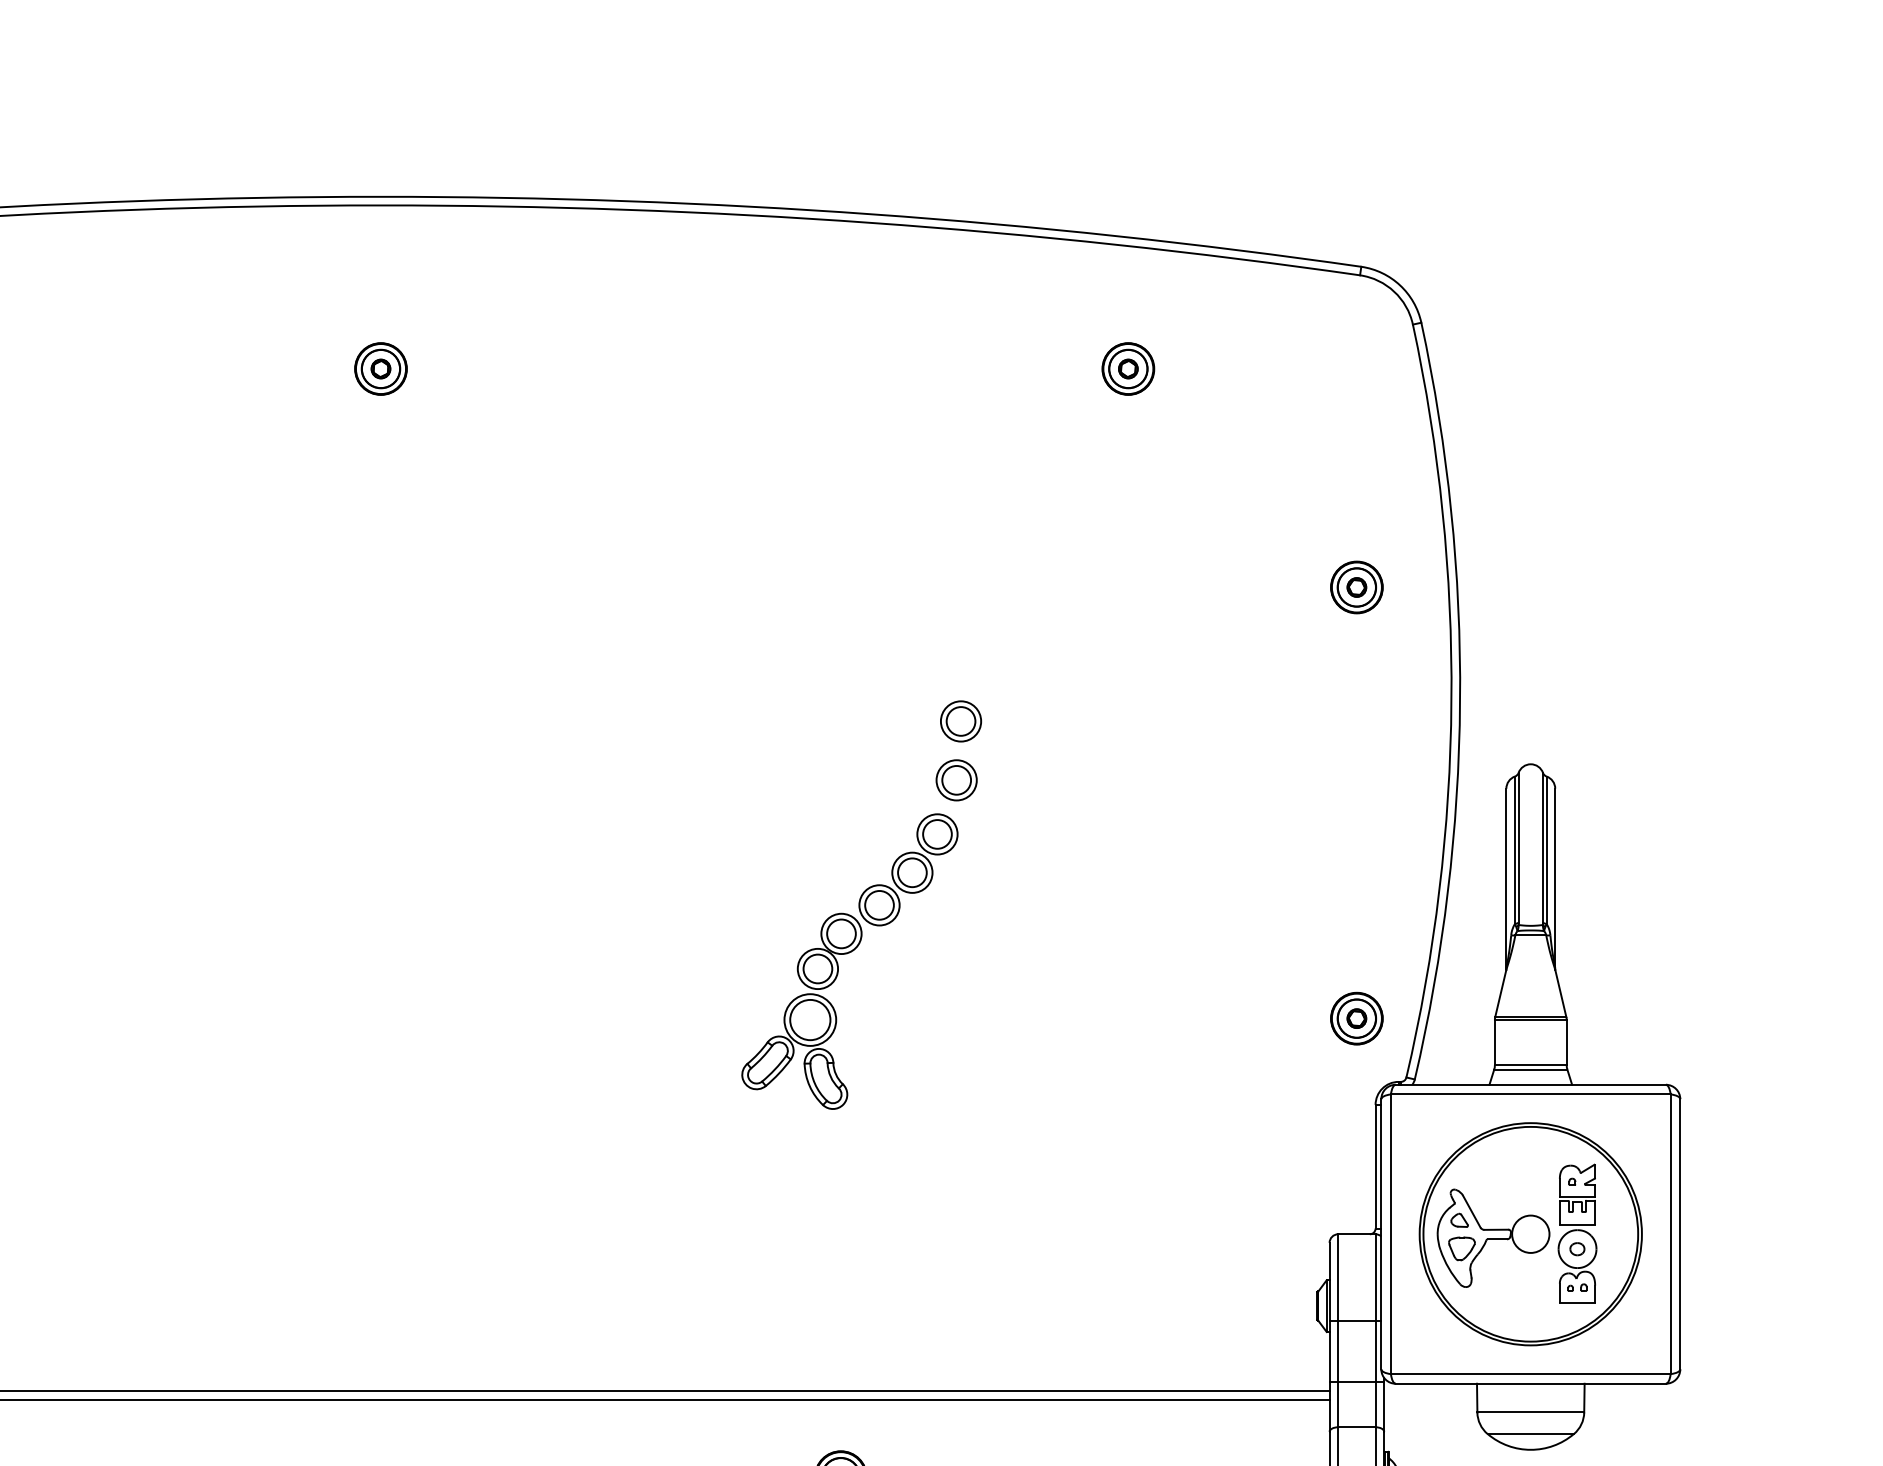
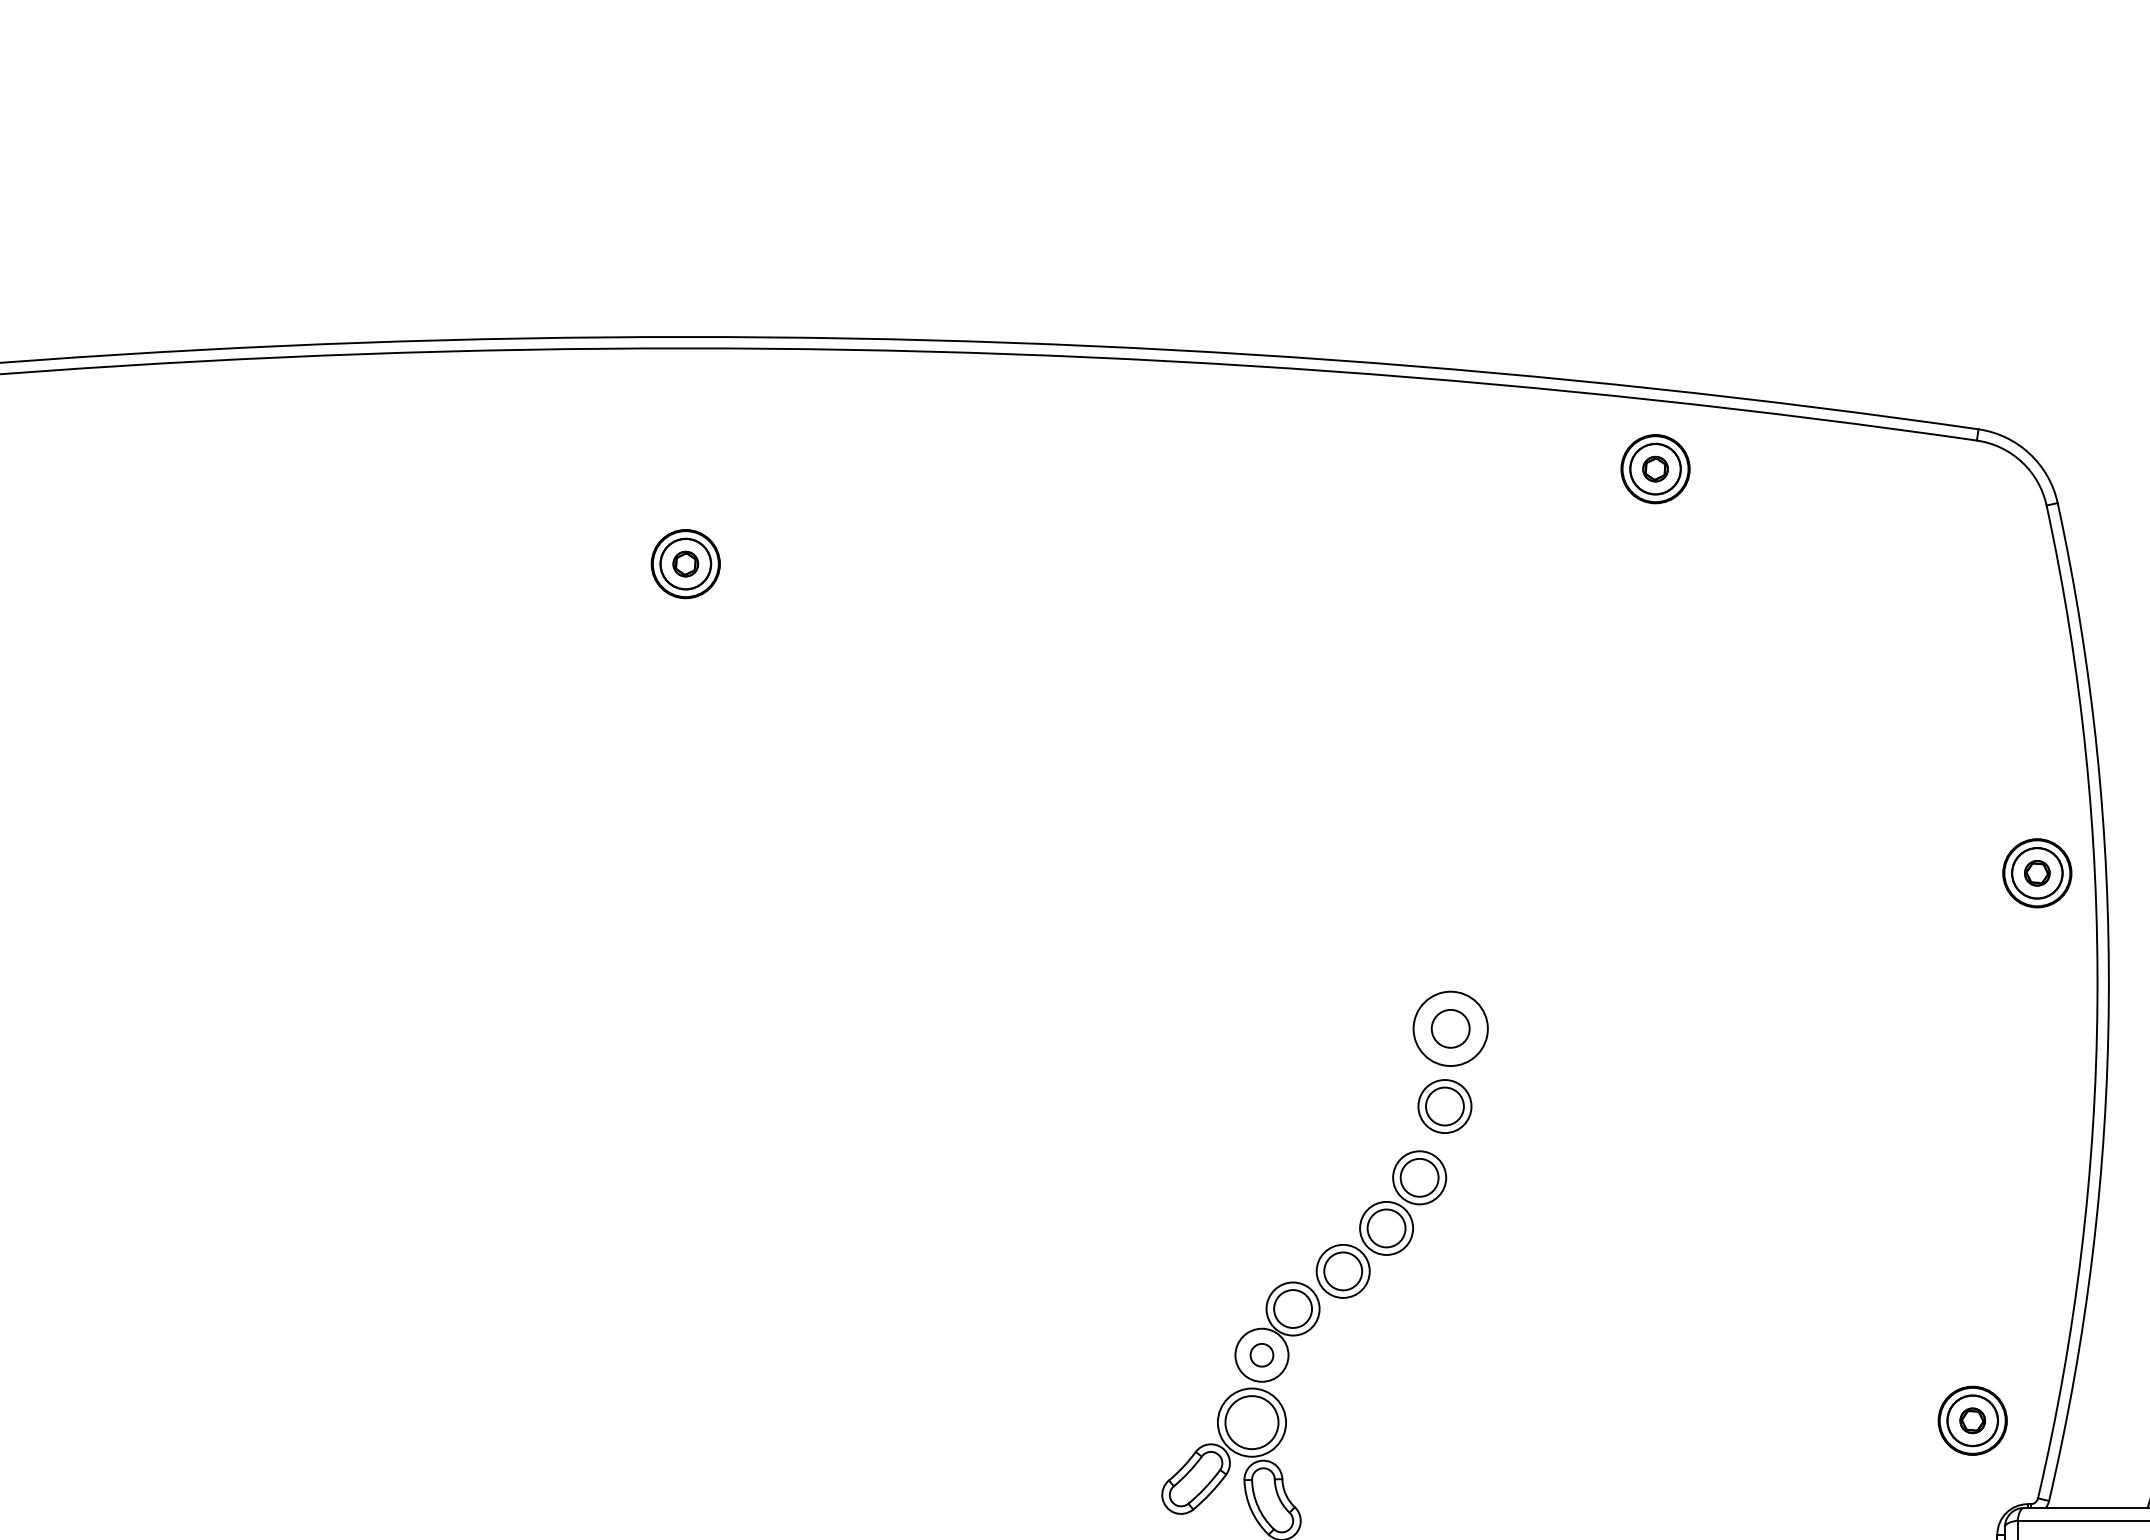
part: (1128, 368) -> (1655, 468), moved
part: (1356, 587) -> (2036, 873), moved
circle: (960, 721) -> (1449, 1028), size x1.4
circle: (817, 968) -> (1261, 1354), size x0.6

